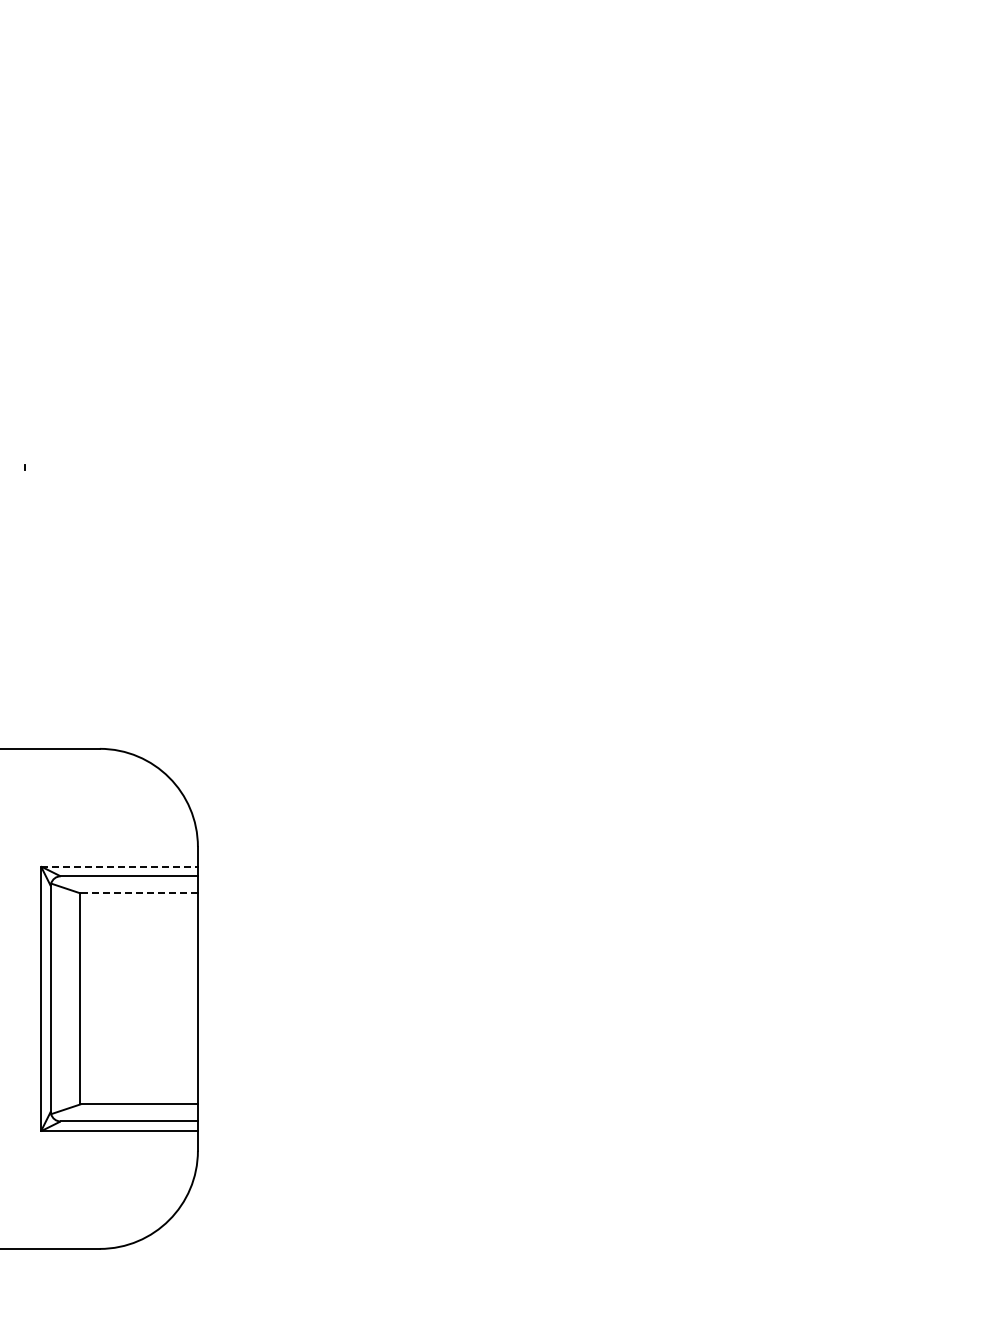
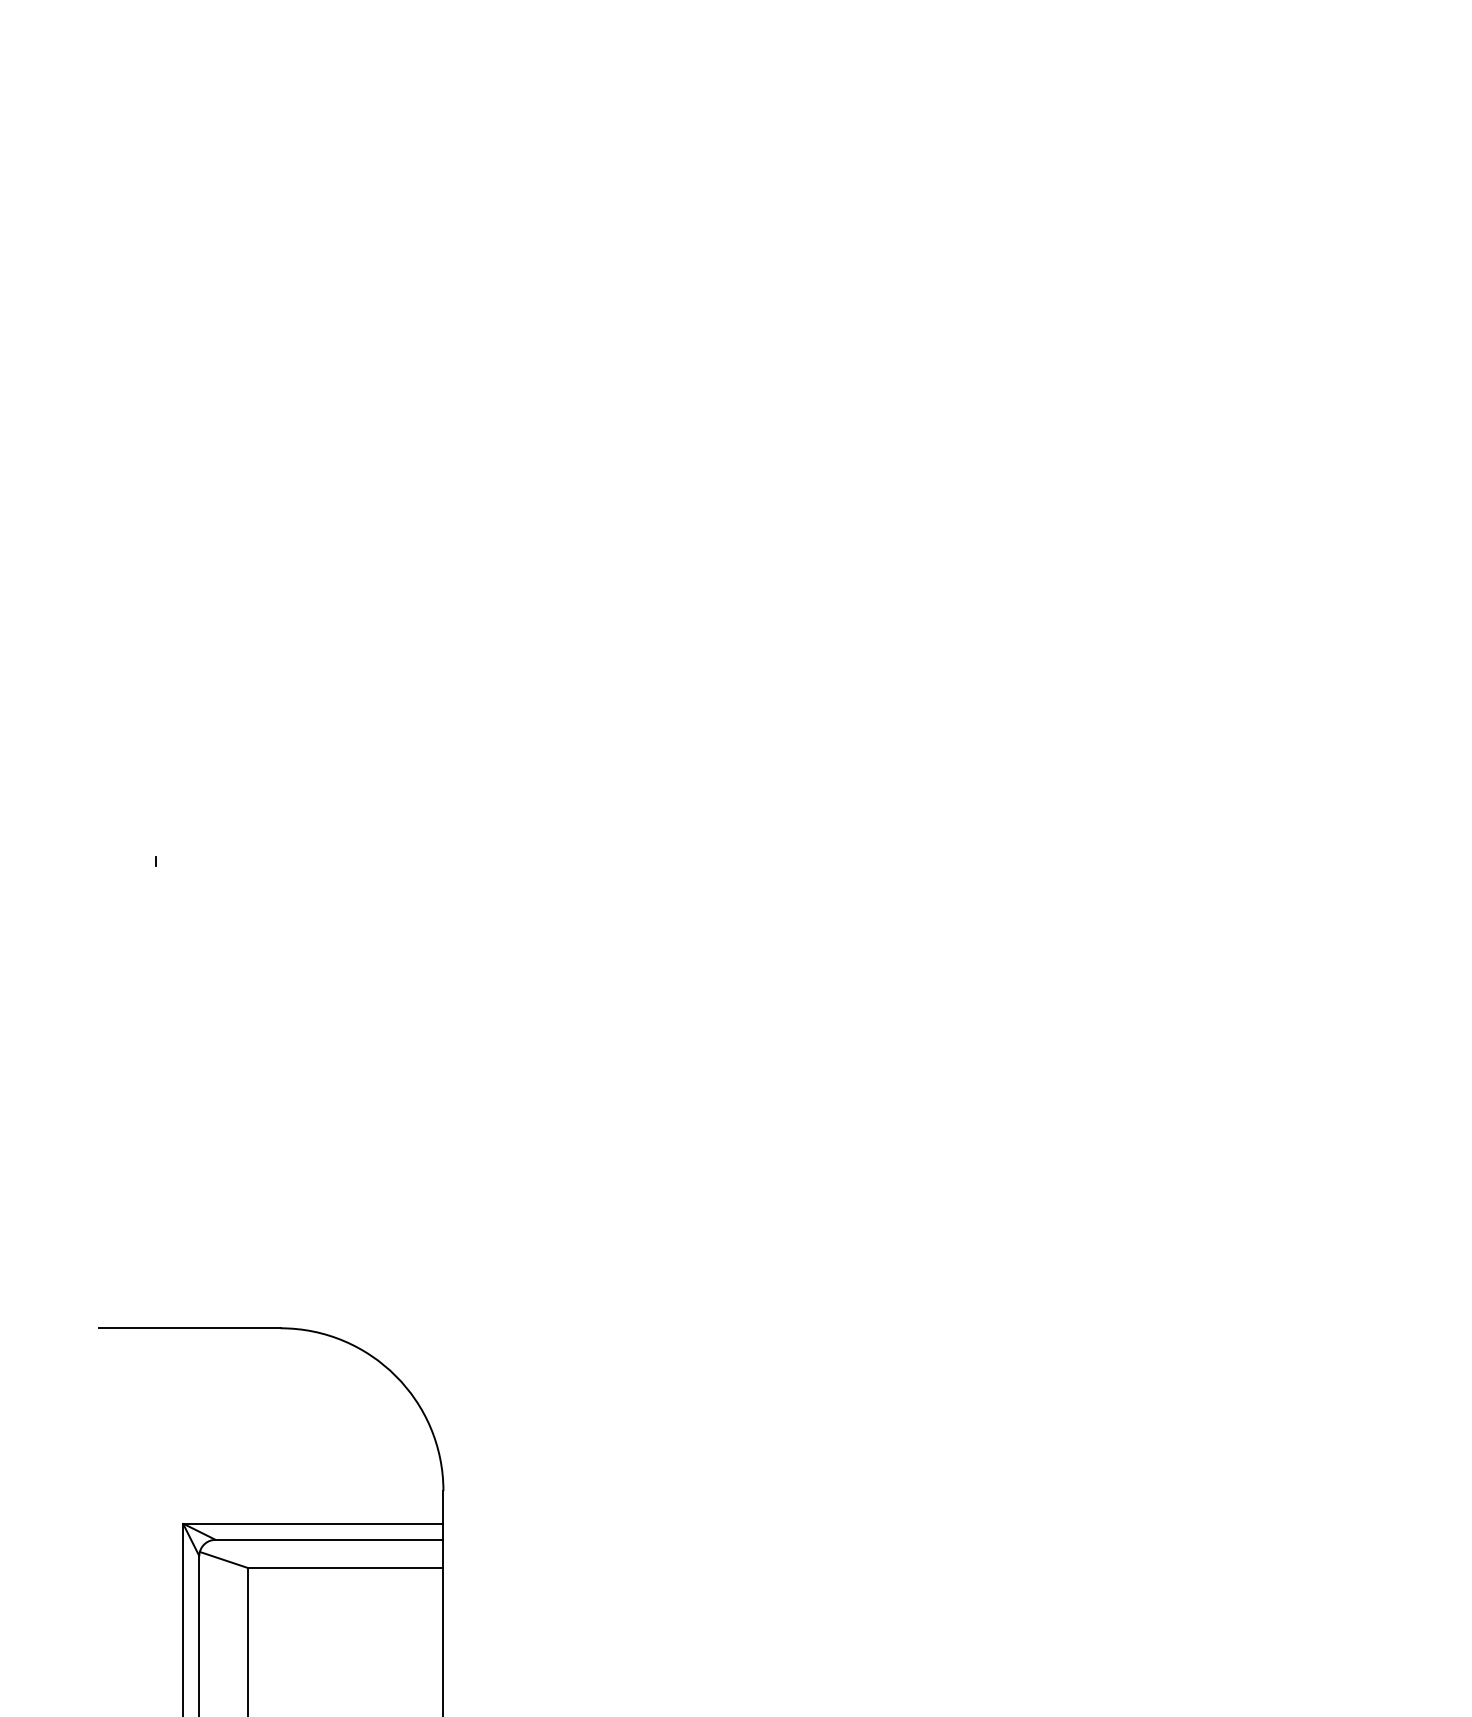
line: (119, 866) -> (313, 1523), dashed -> solid
line: (139, 893) -> (346, 1568), dashed -> solid

